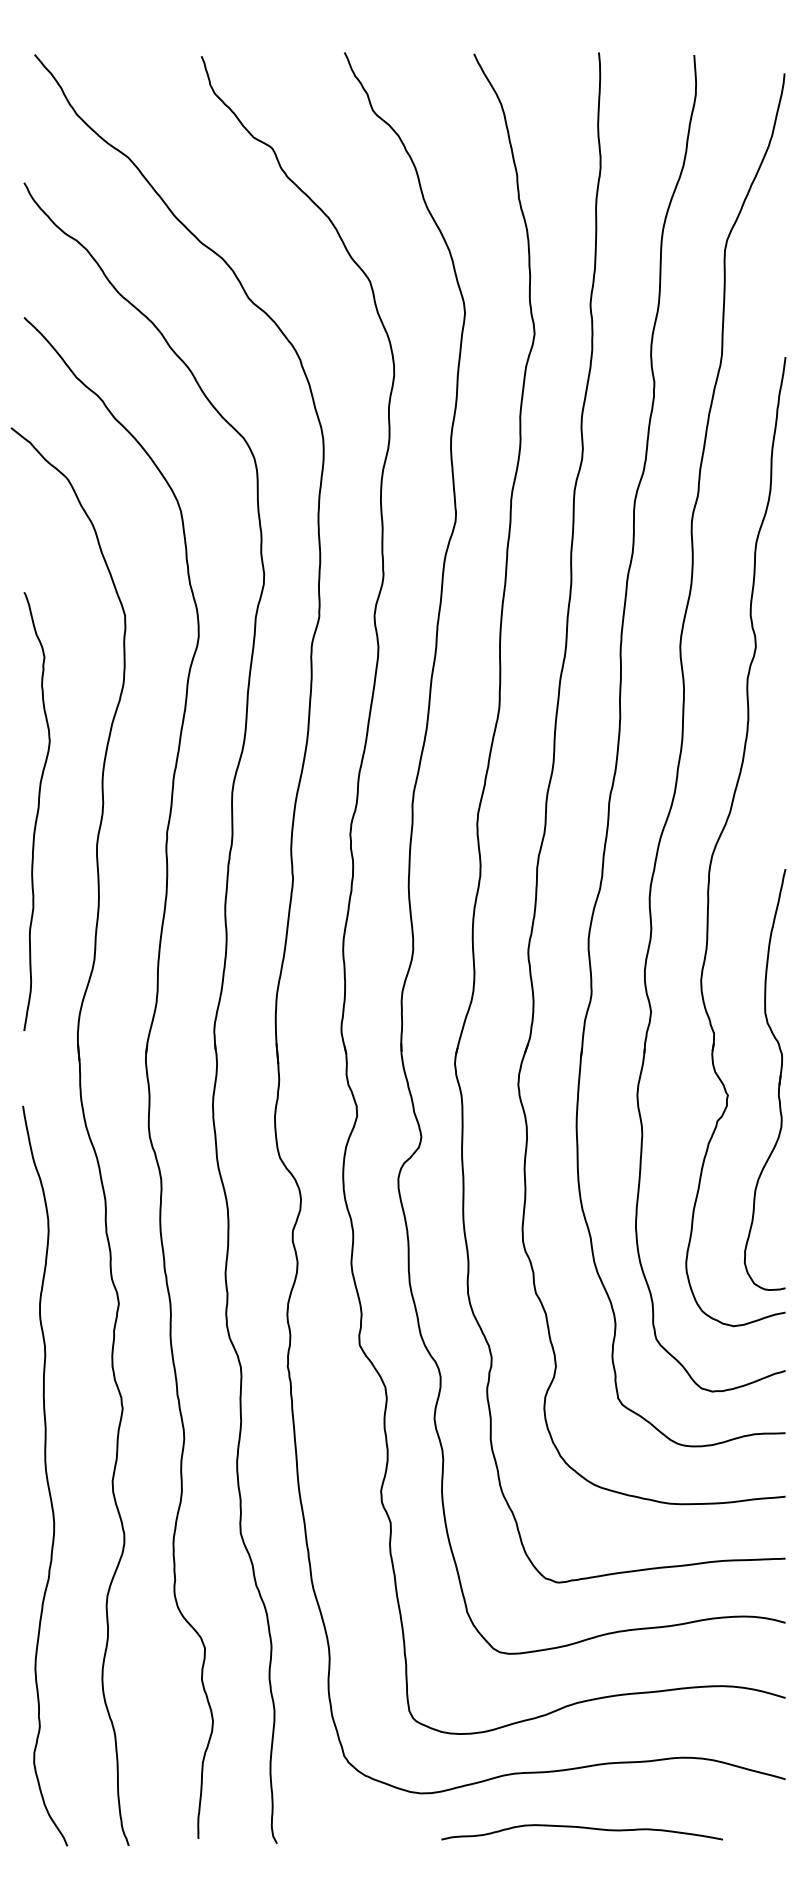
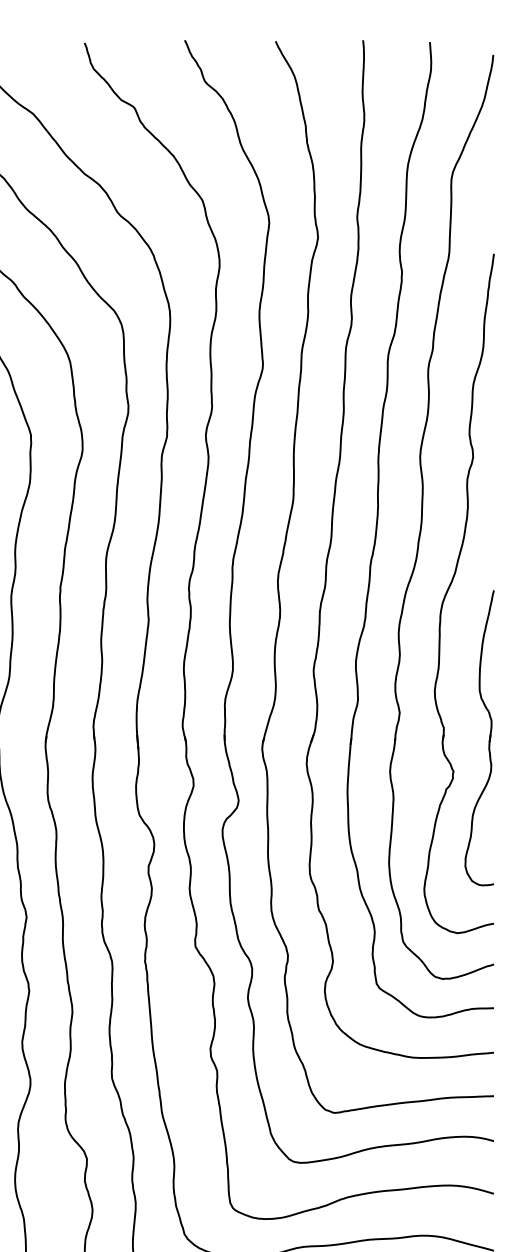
part: (778, 1081) -> (489, 739), moved

